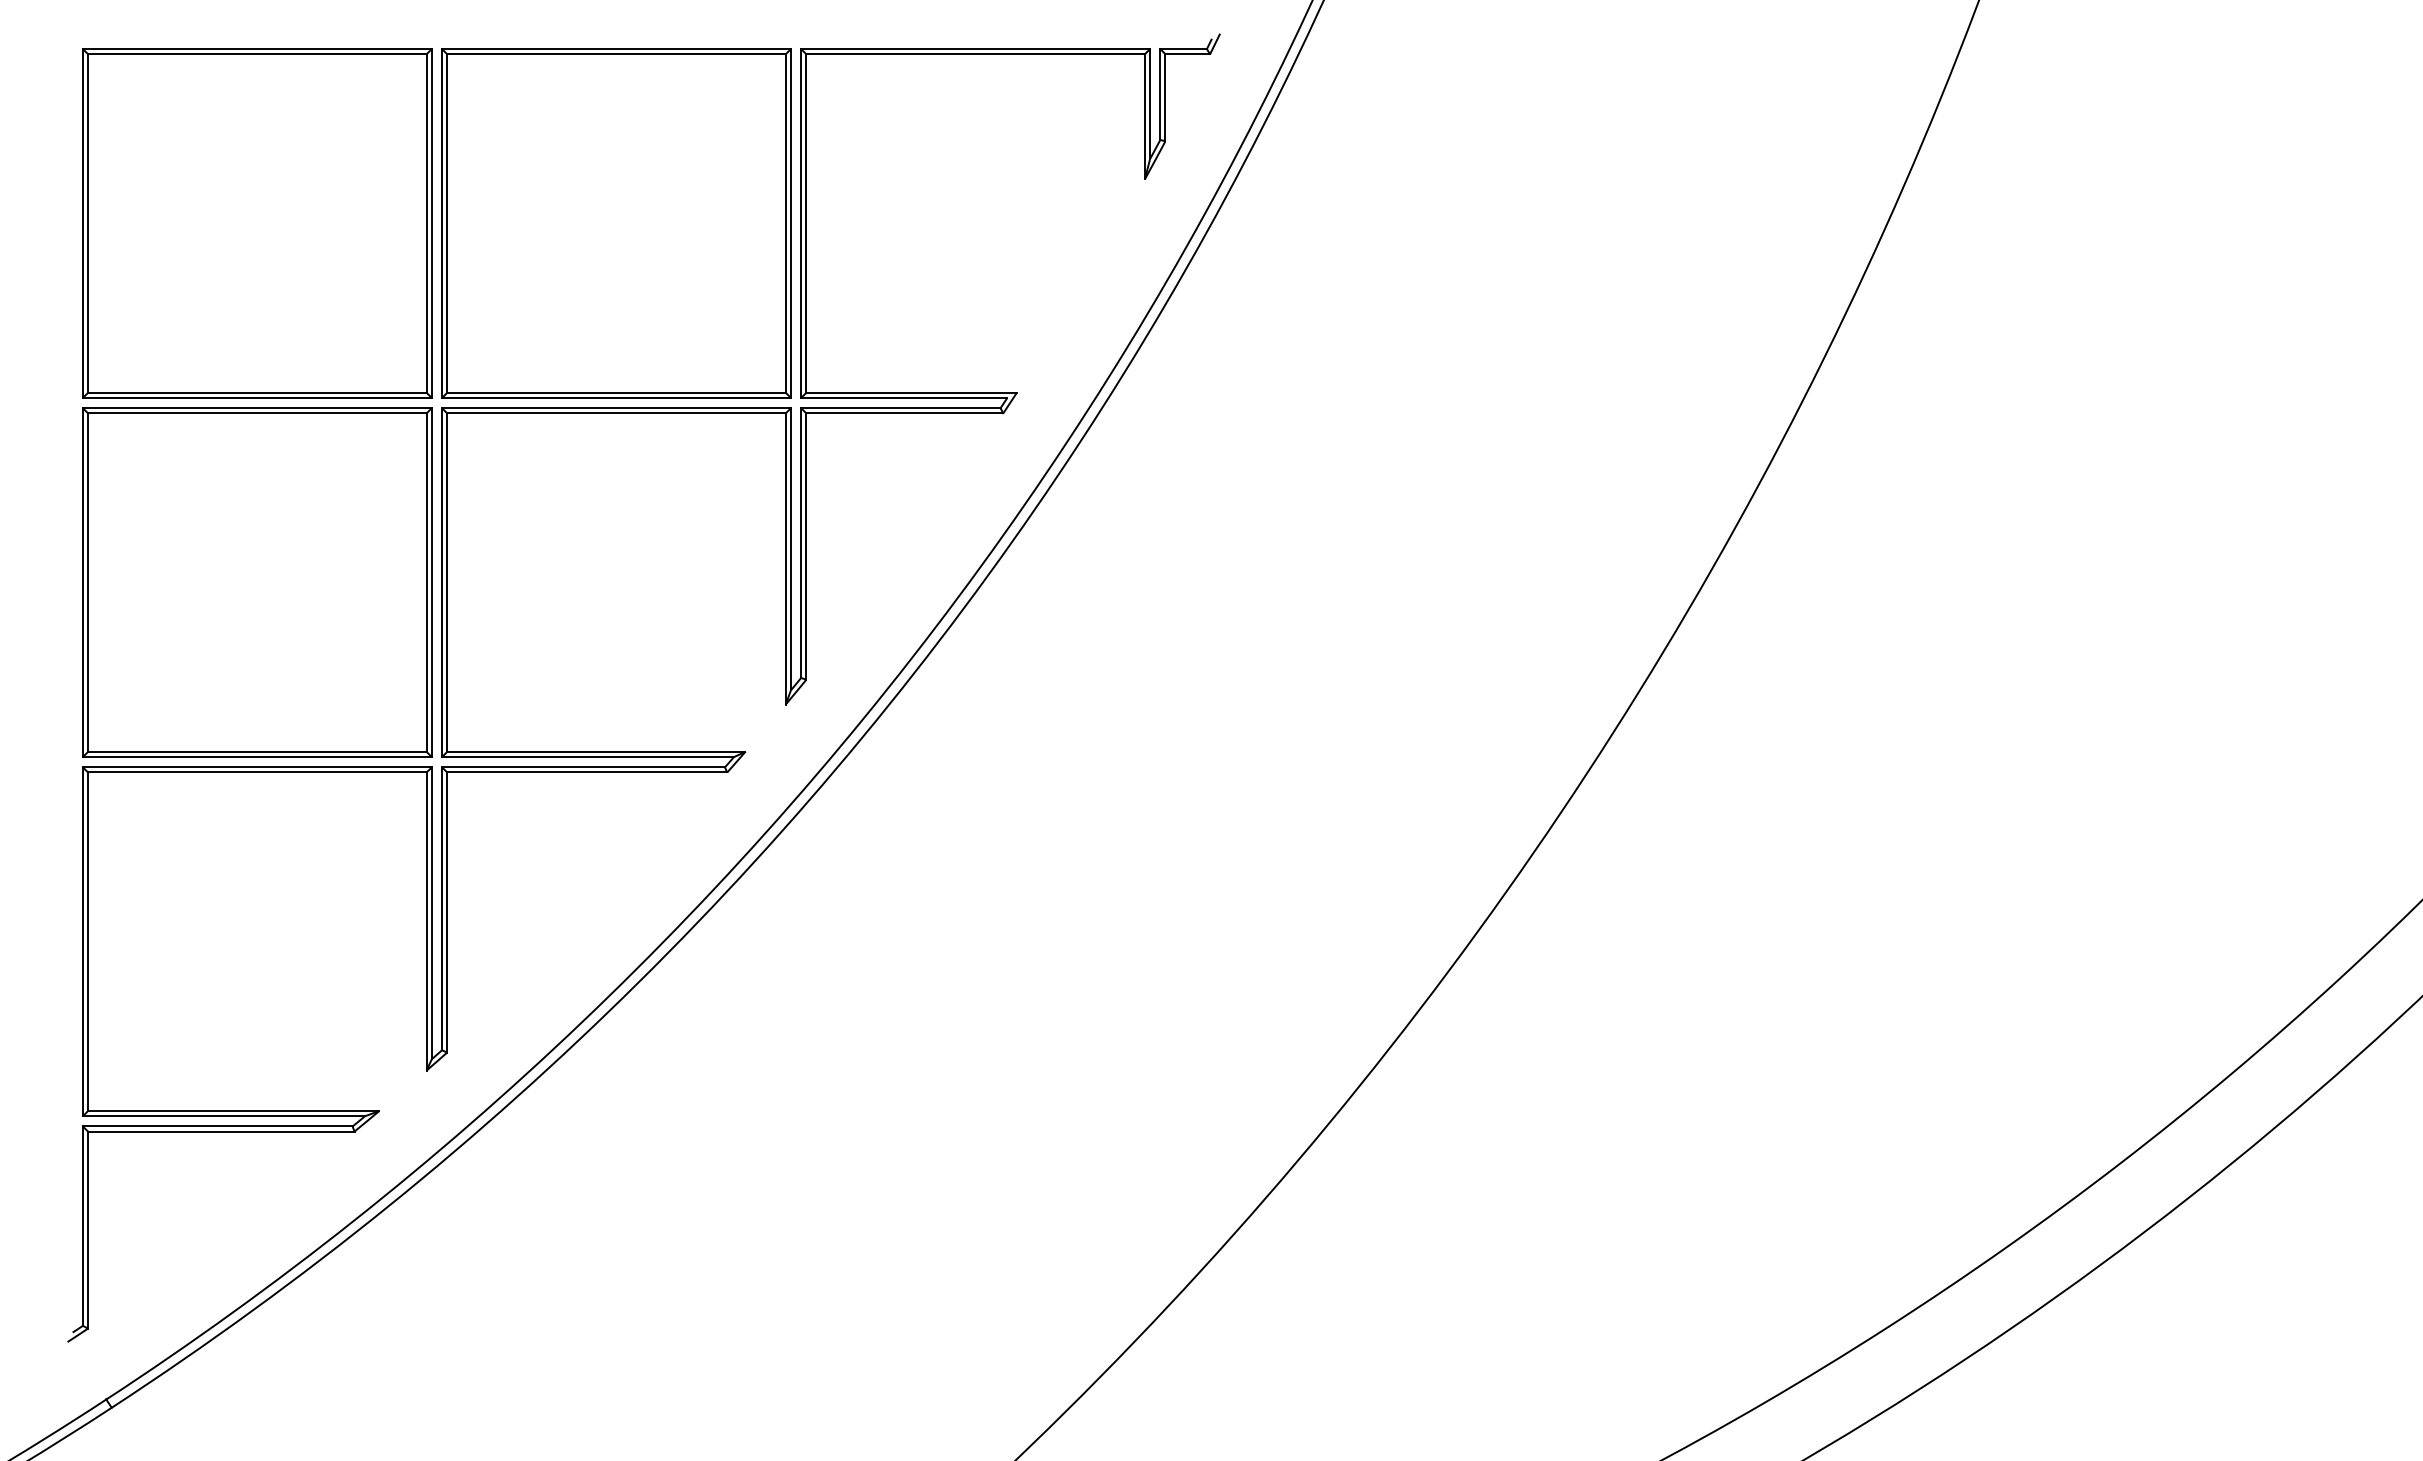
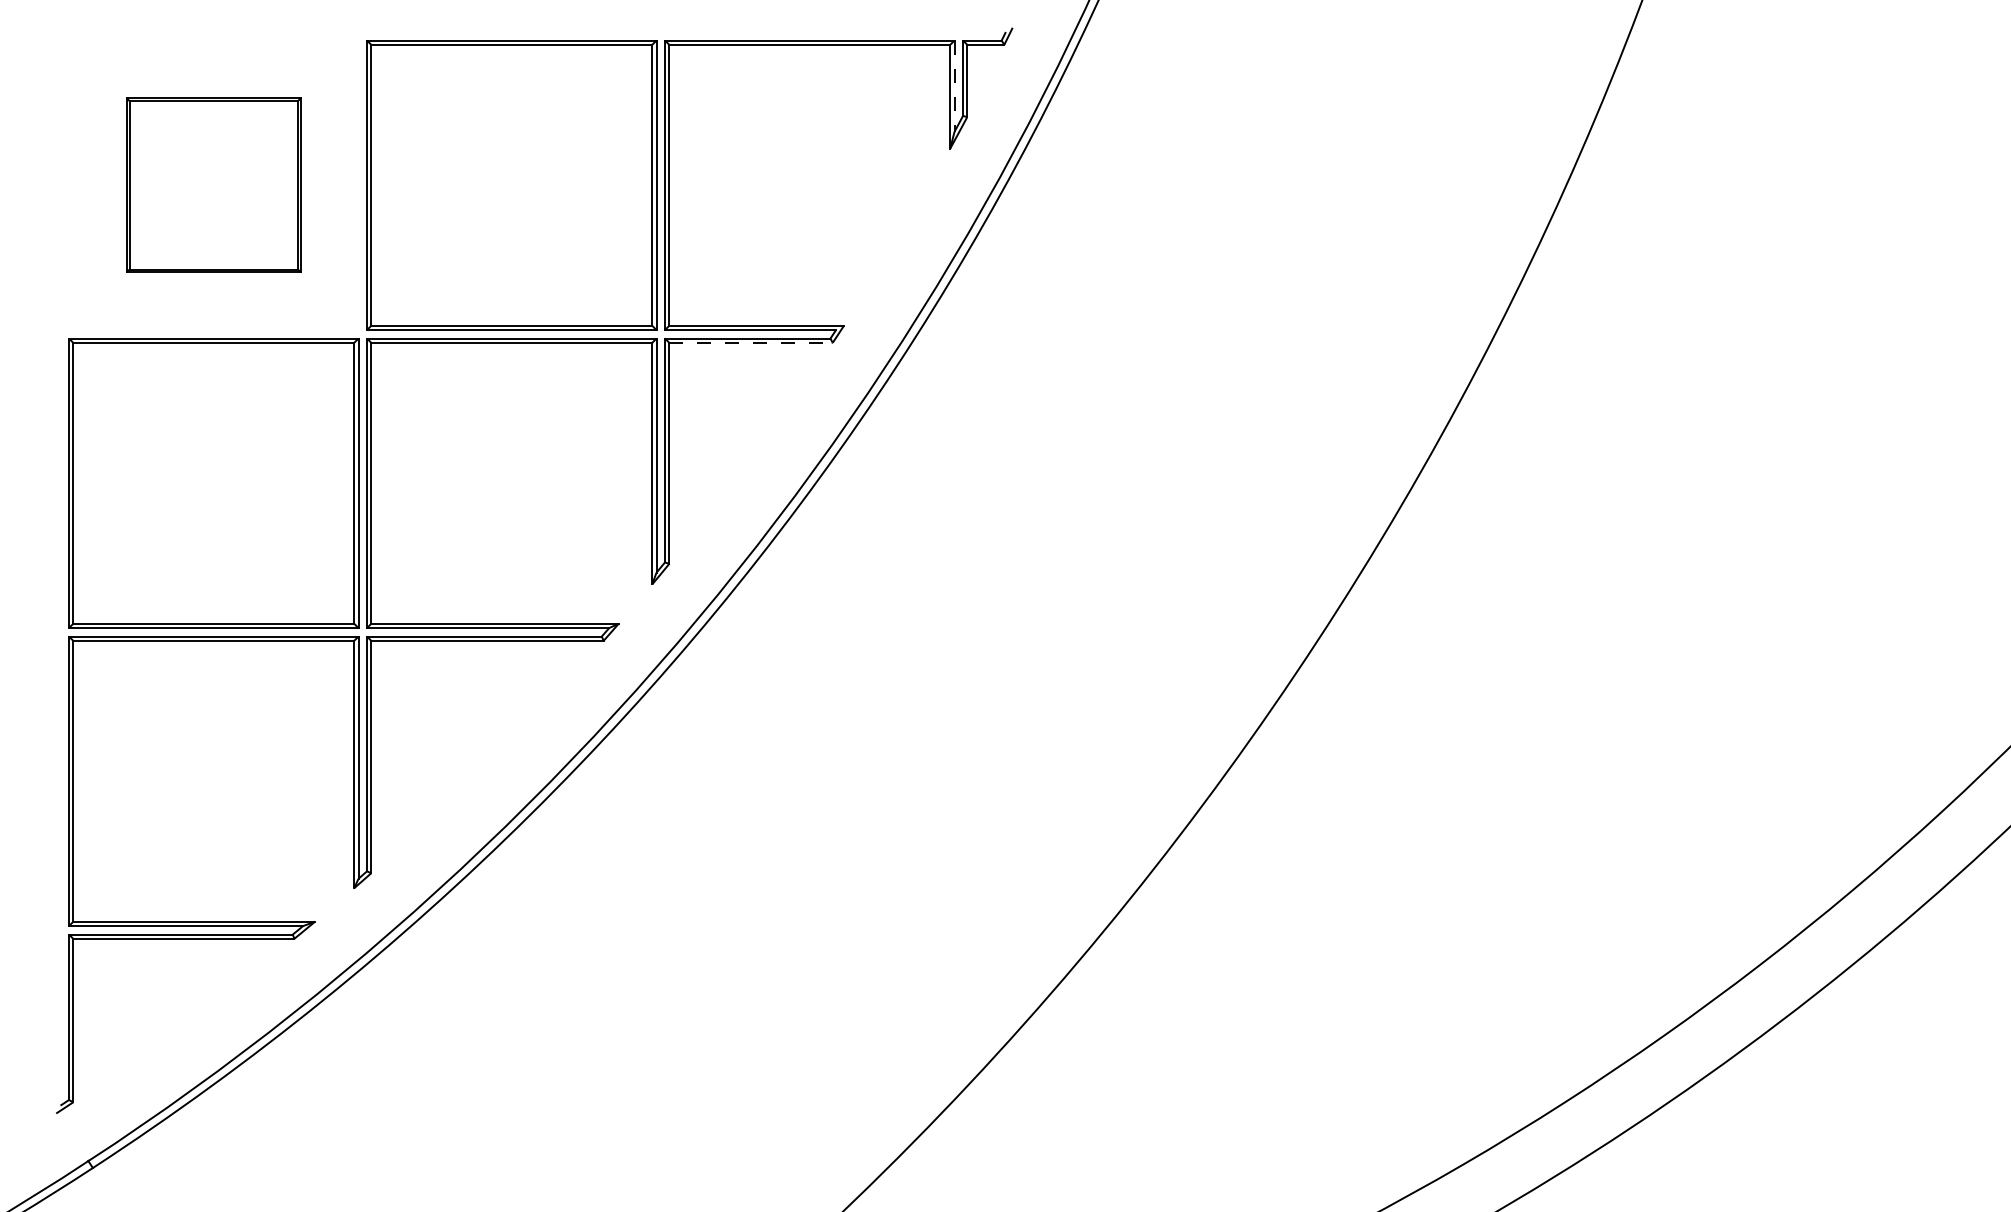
line: (1150, 104) -> (954, 86), solid -> dashed
part: (257, 223) -> (213, 185), size x0.6
line: (905, 413) -> (751, 342), solid -> dashed

